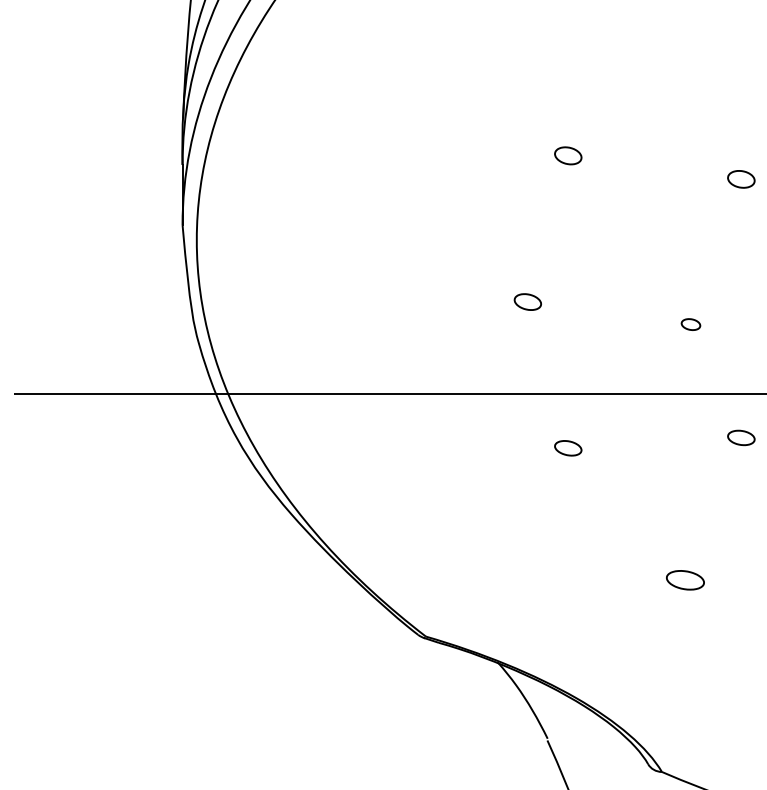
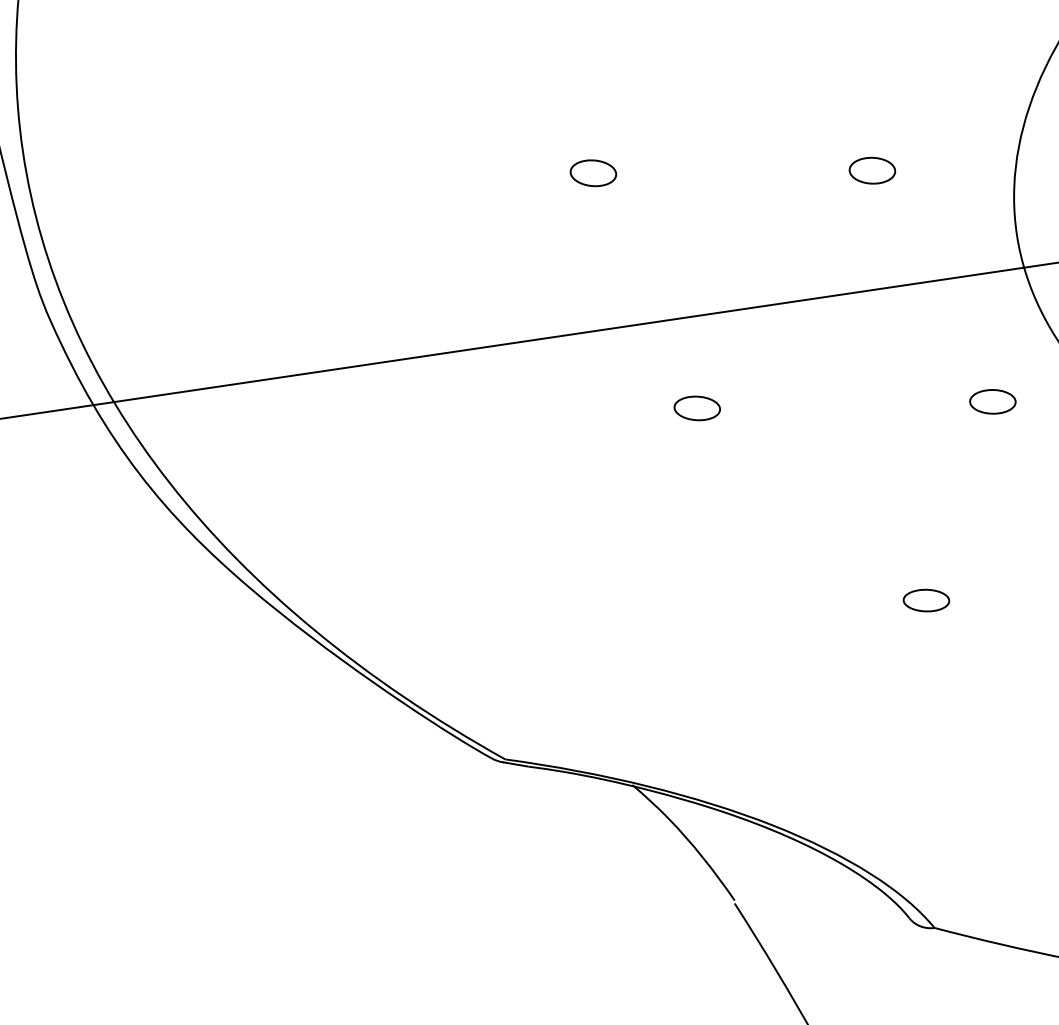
part: (690, 324) -> (871, 170), size x1.43
part: (741, 437) -> (993, 401), moved
part: (685, 579) -> (926, 599), size x0.71

